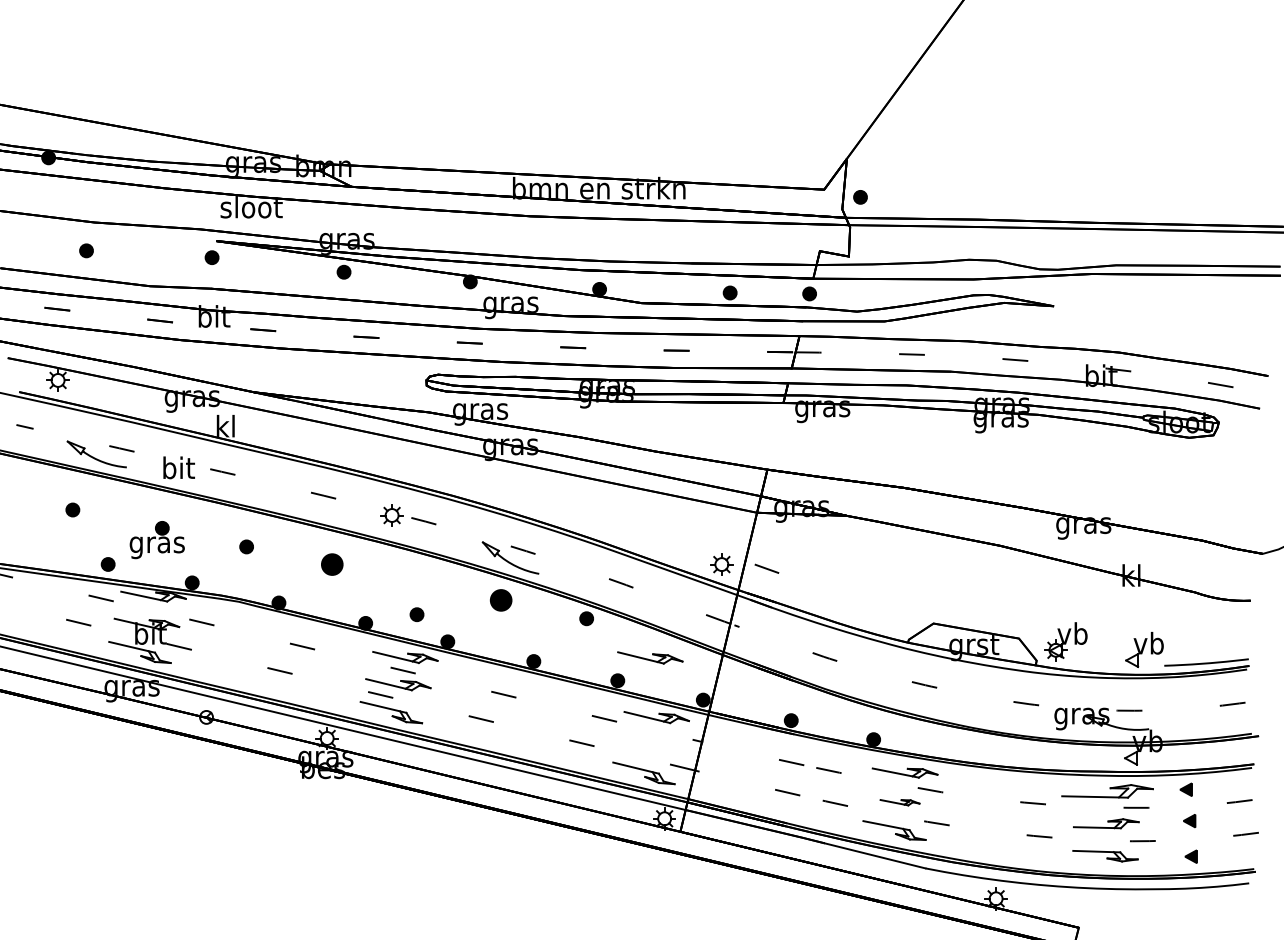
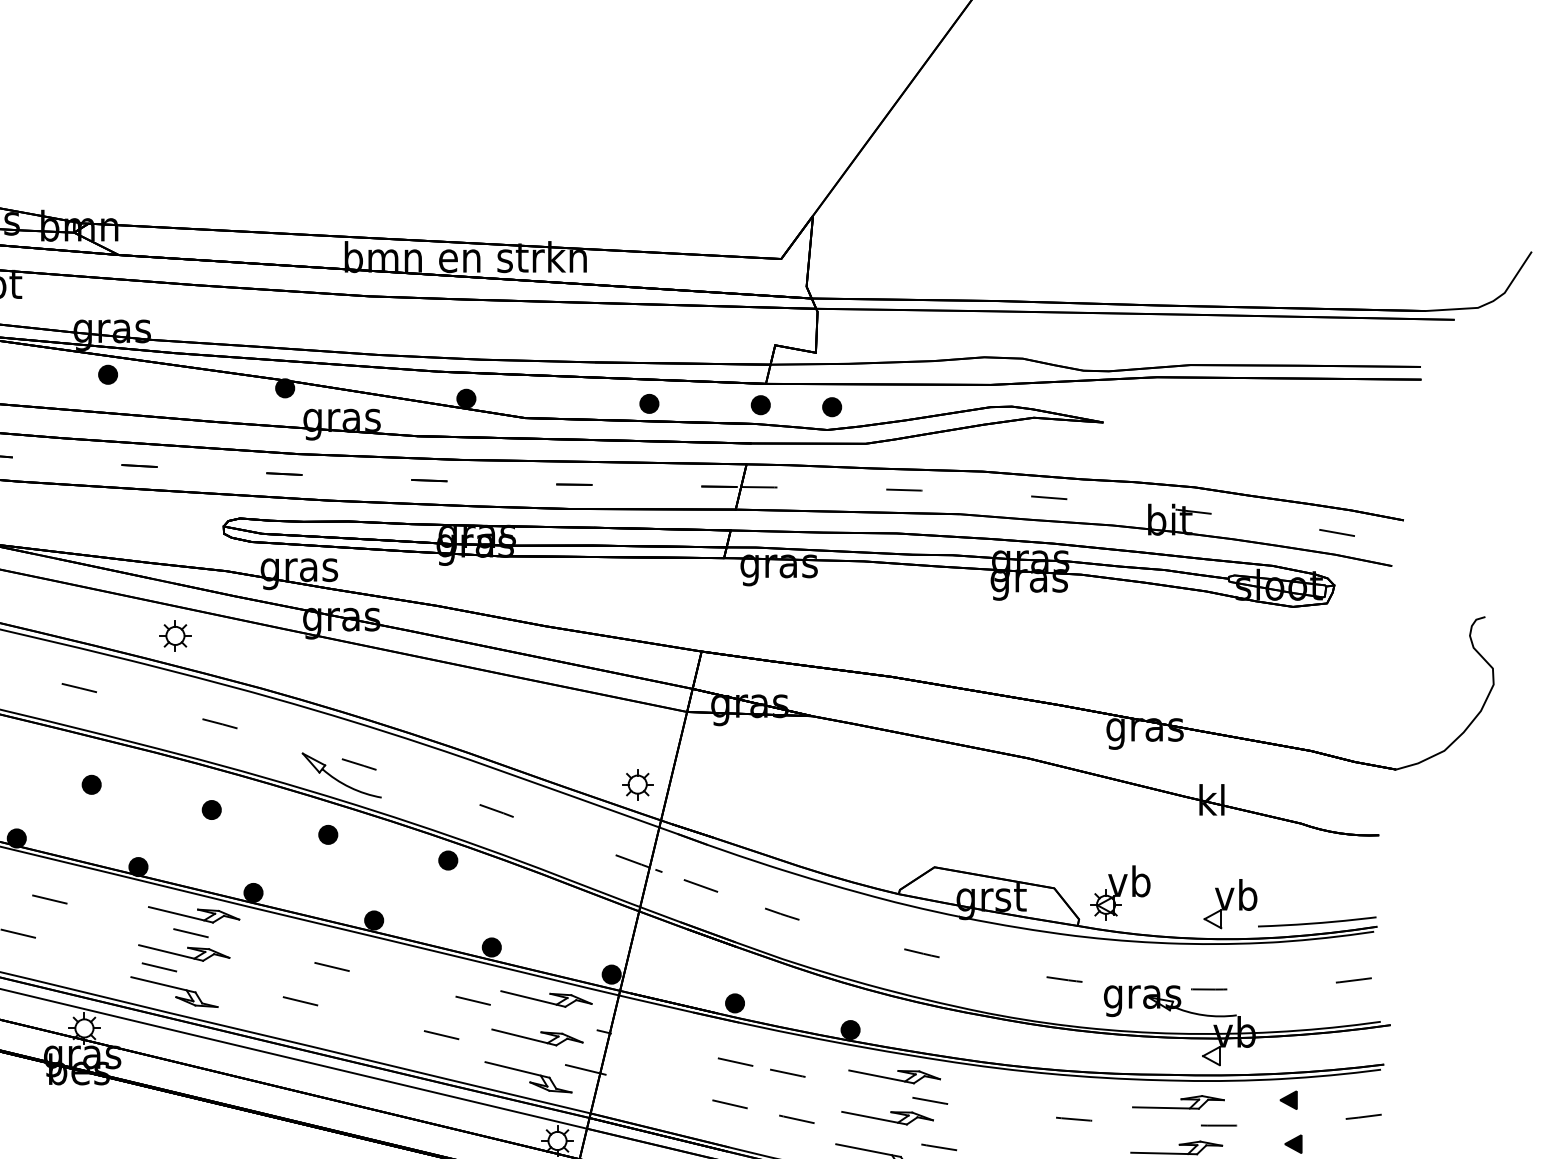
part: (860, 197) -> (832, 407), moved
part: (391, 515) -> (174, 635), moved
part: (332, 564) -> (91, 784), size x0.62
line: (766, 568) -> (700, 885), moved
part: (500, 600) -> (327, 834), size x0.62
part: (416, 614) -> (211, 809), moved
part: (650, 657) -> (537, 1036), moved
part: (1107, 790) -> (1178, 1101), size x0.71
part: (899, 802) -> (886, 1118), size x1.67

